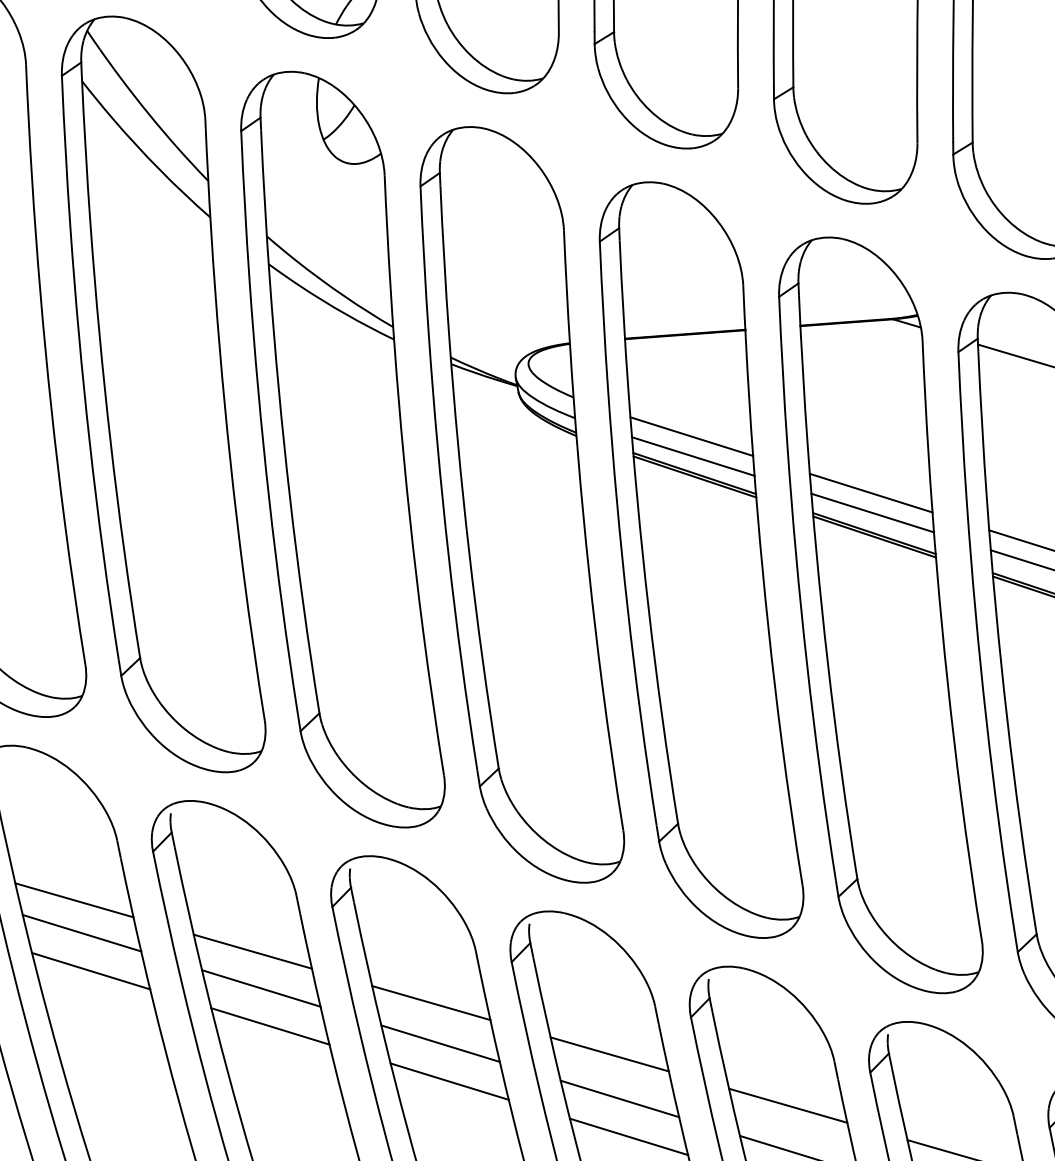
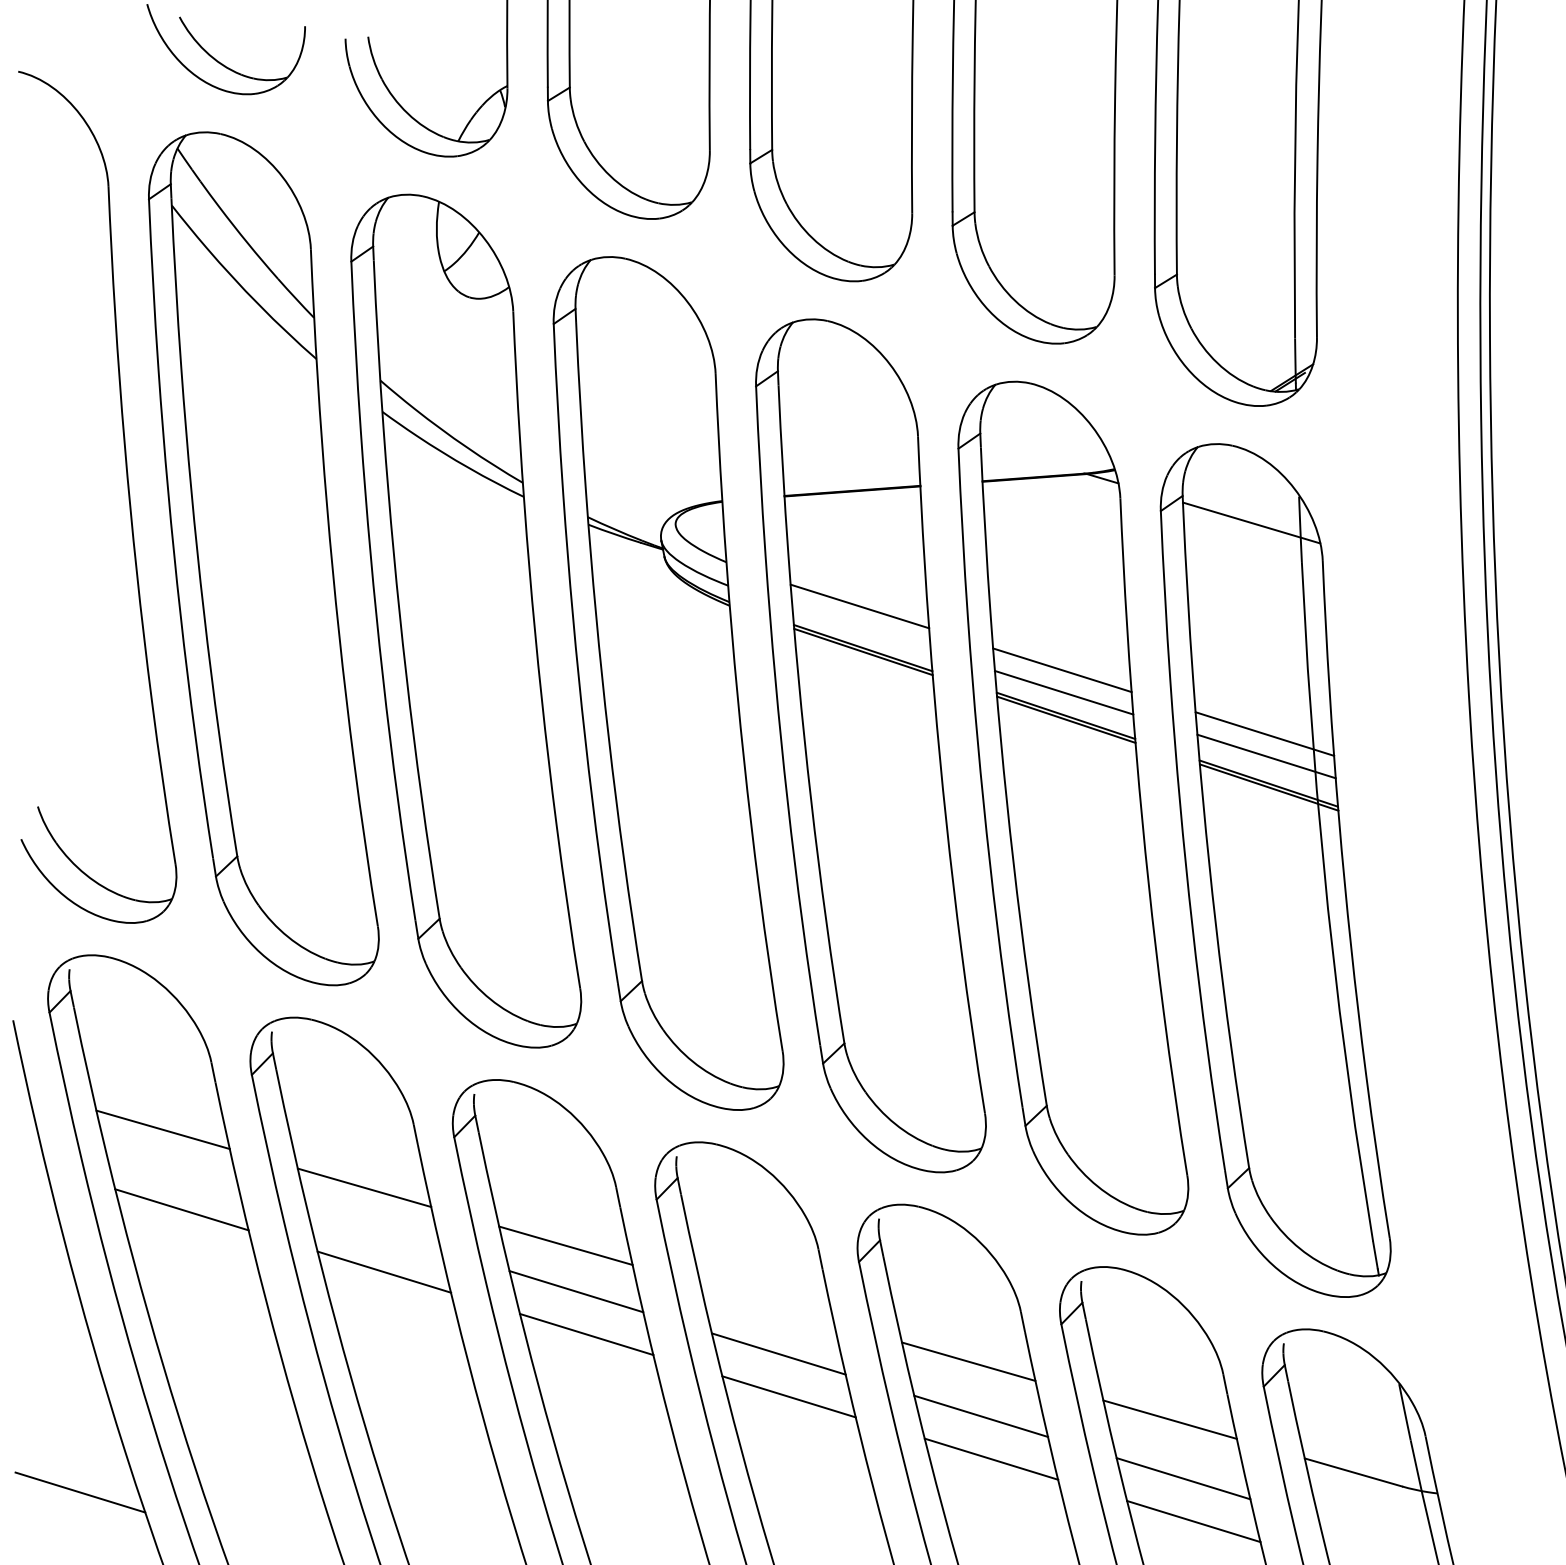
line: (693, 456) -> (861, 628), removed
line: (81, 932) -> (171, 1166), removed
line: (260, 987) -> (373, 1228), removed
line: (609, 1054) -> (767, 1303), removed

